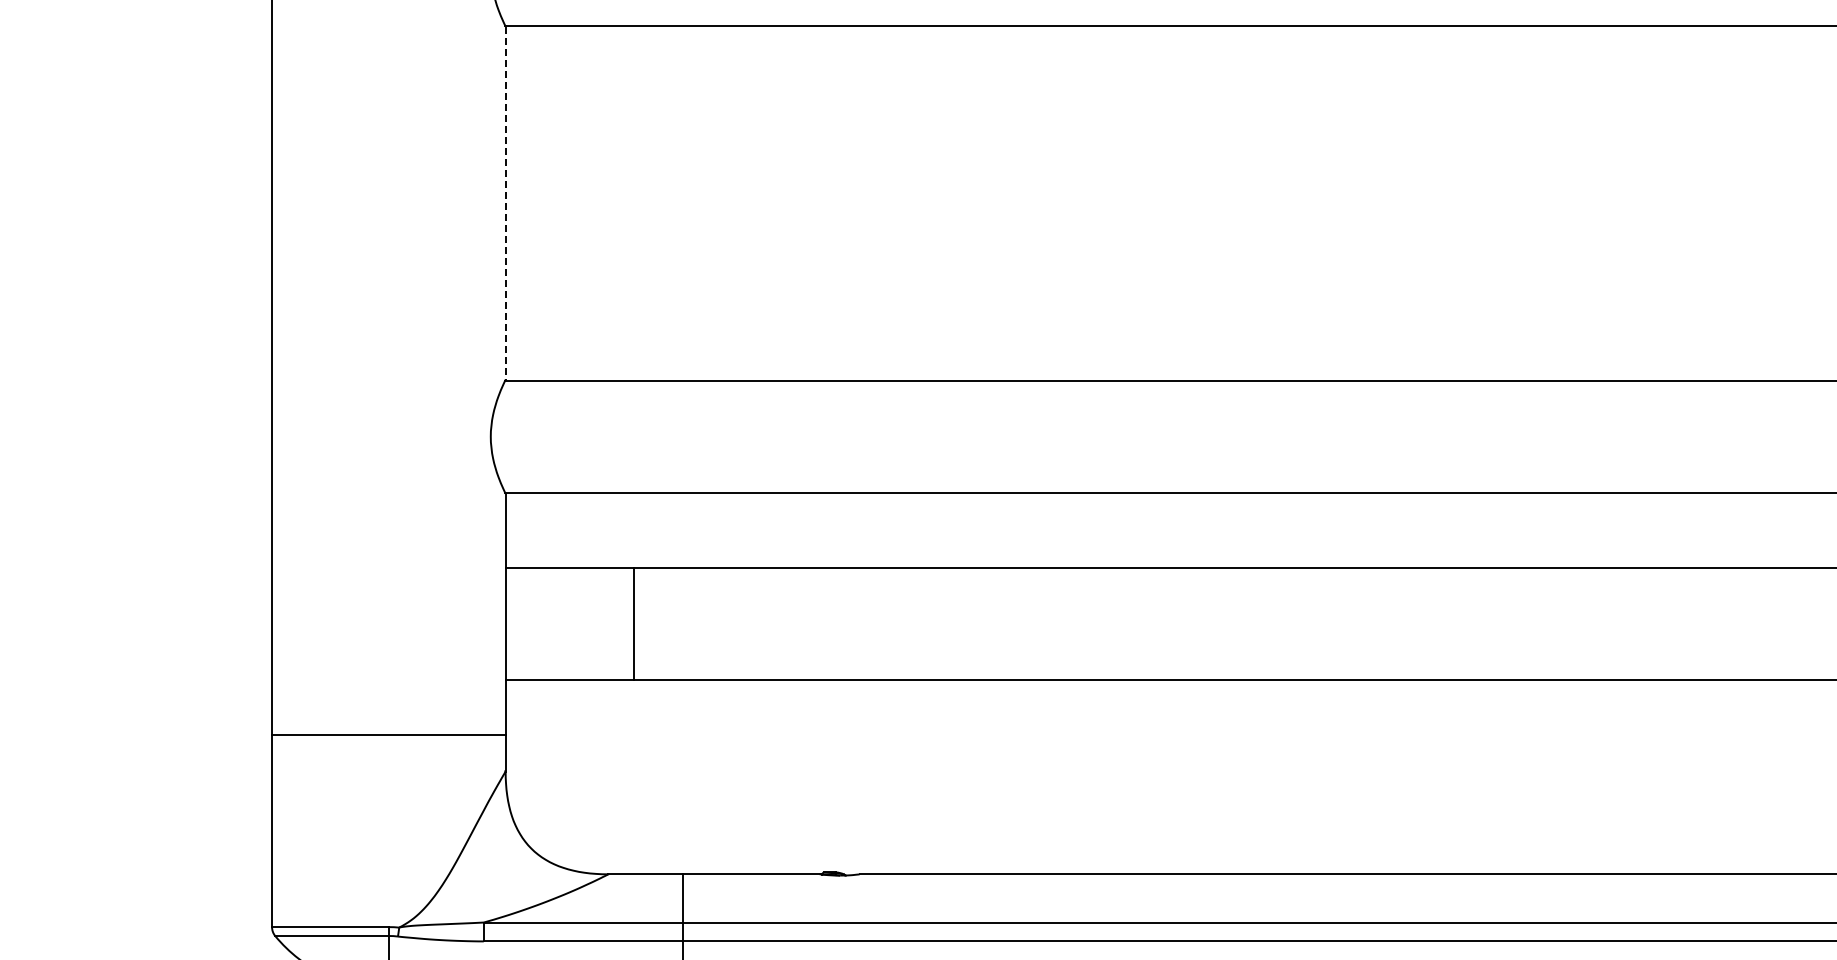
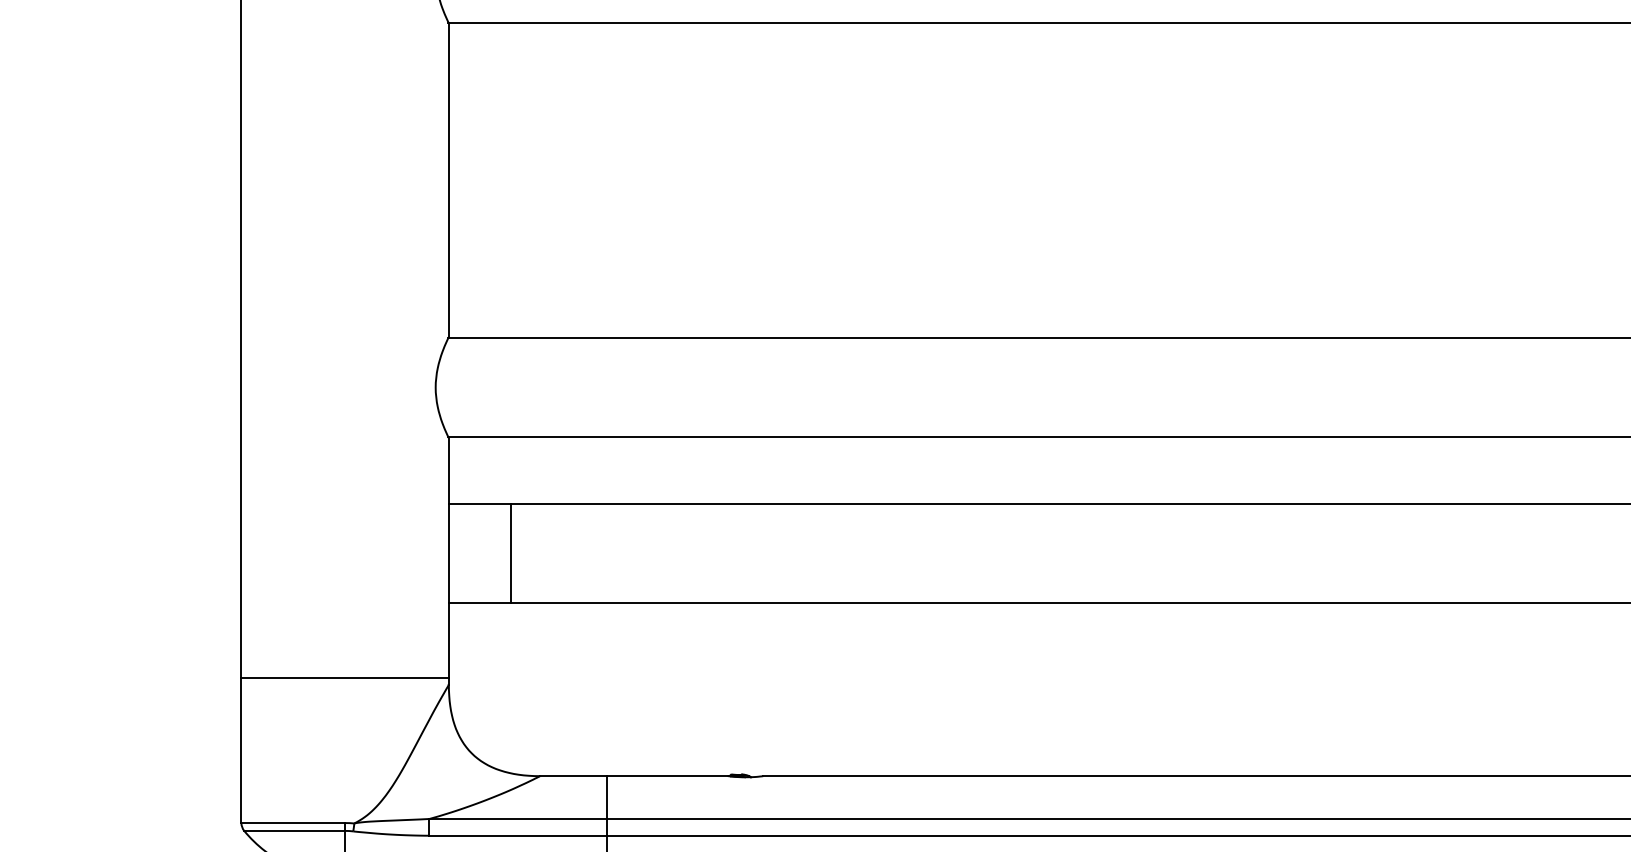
line: (505, 203) -> (448, 180), dashed -> solid
line: (633, 623) -> (510, 553), moved
line: (388, 734) -> (344, 677), moved

